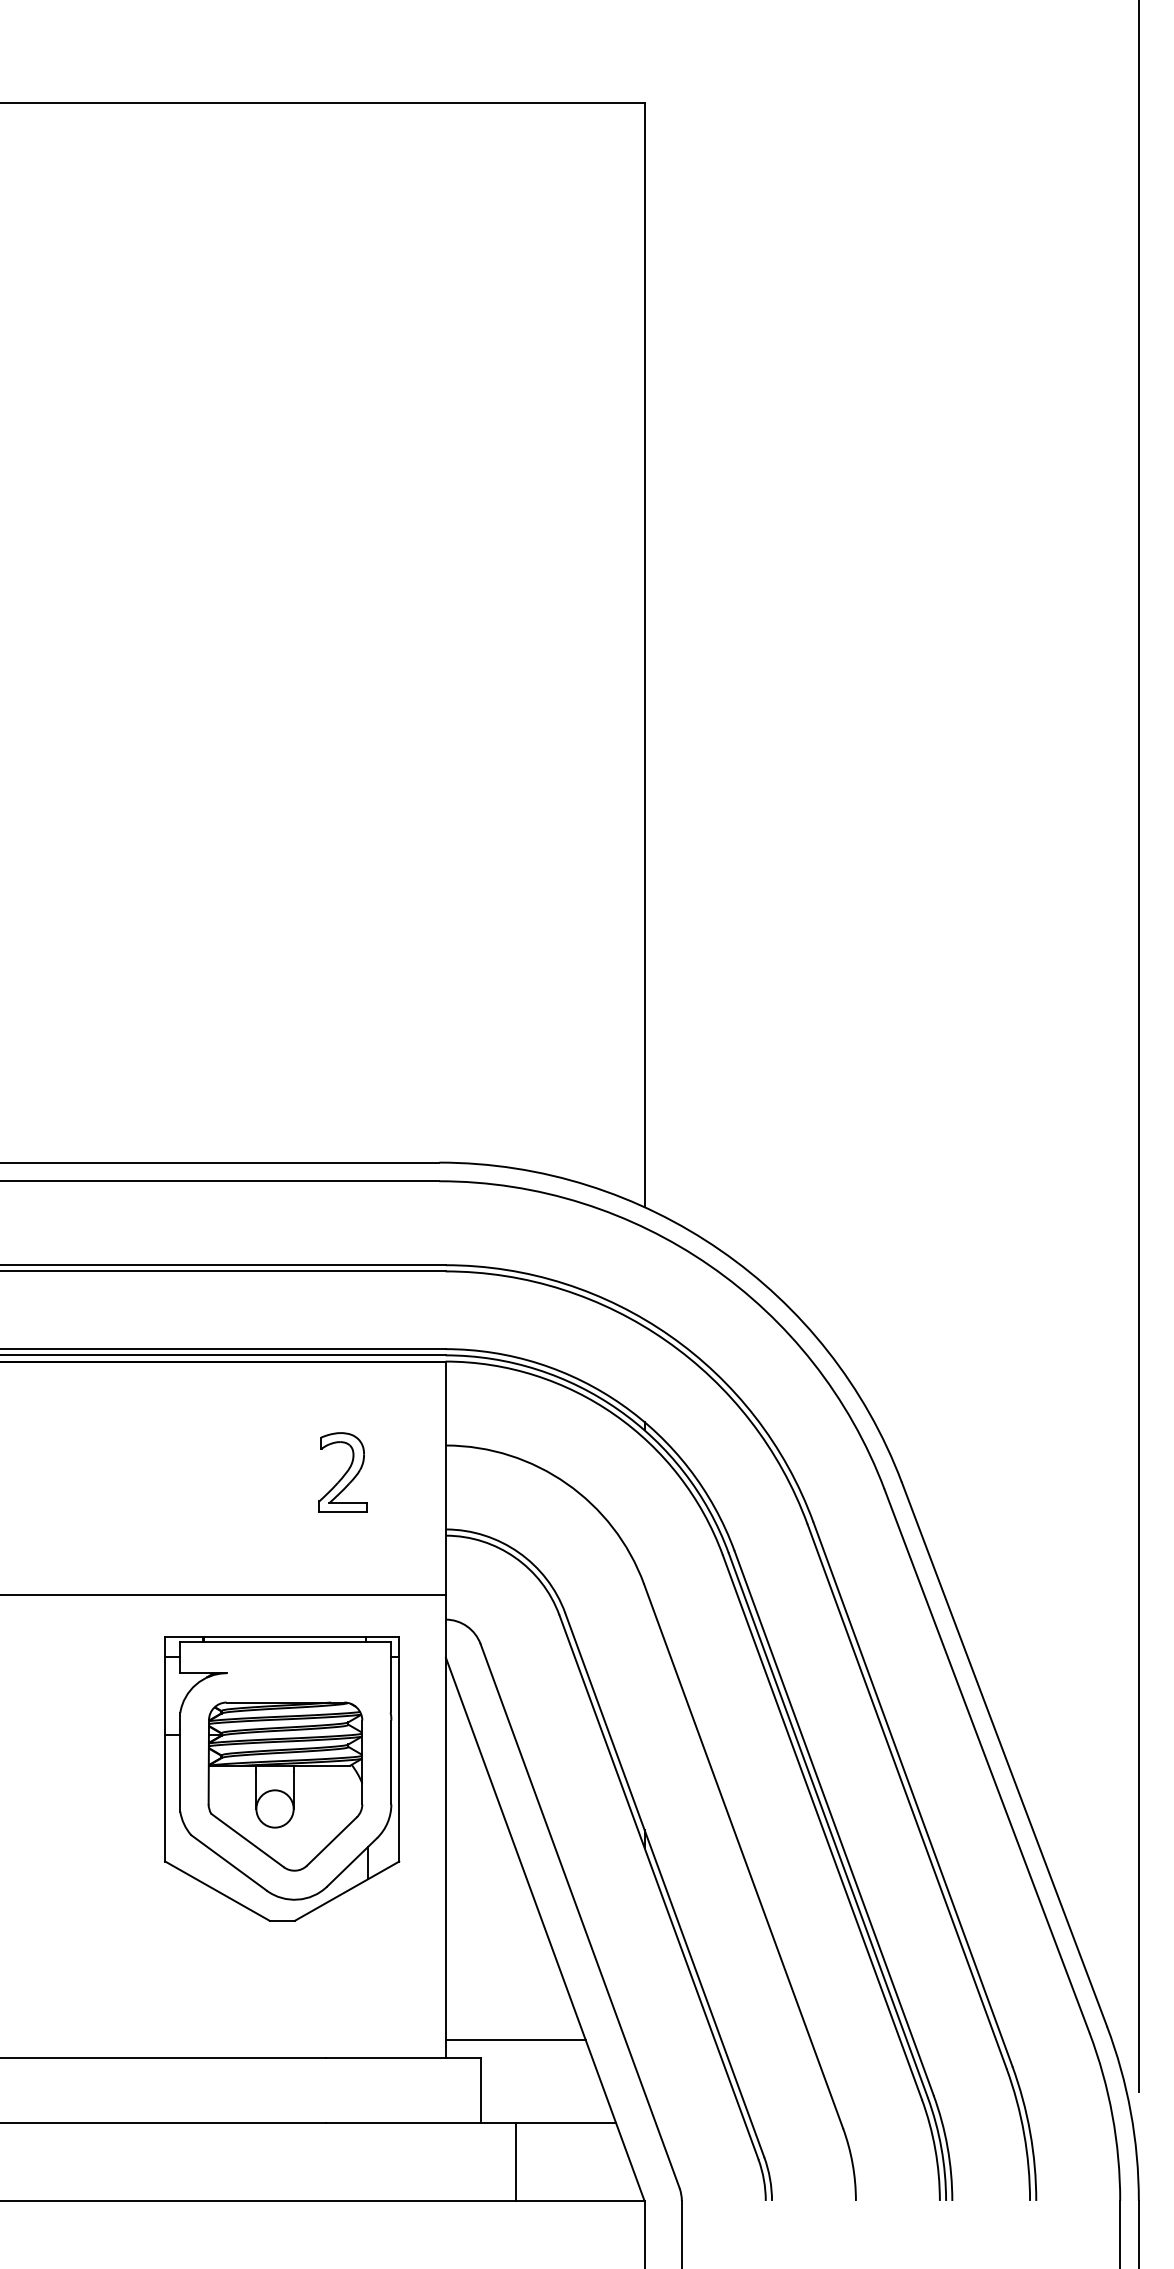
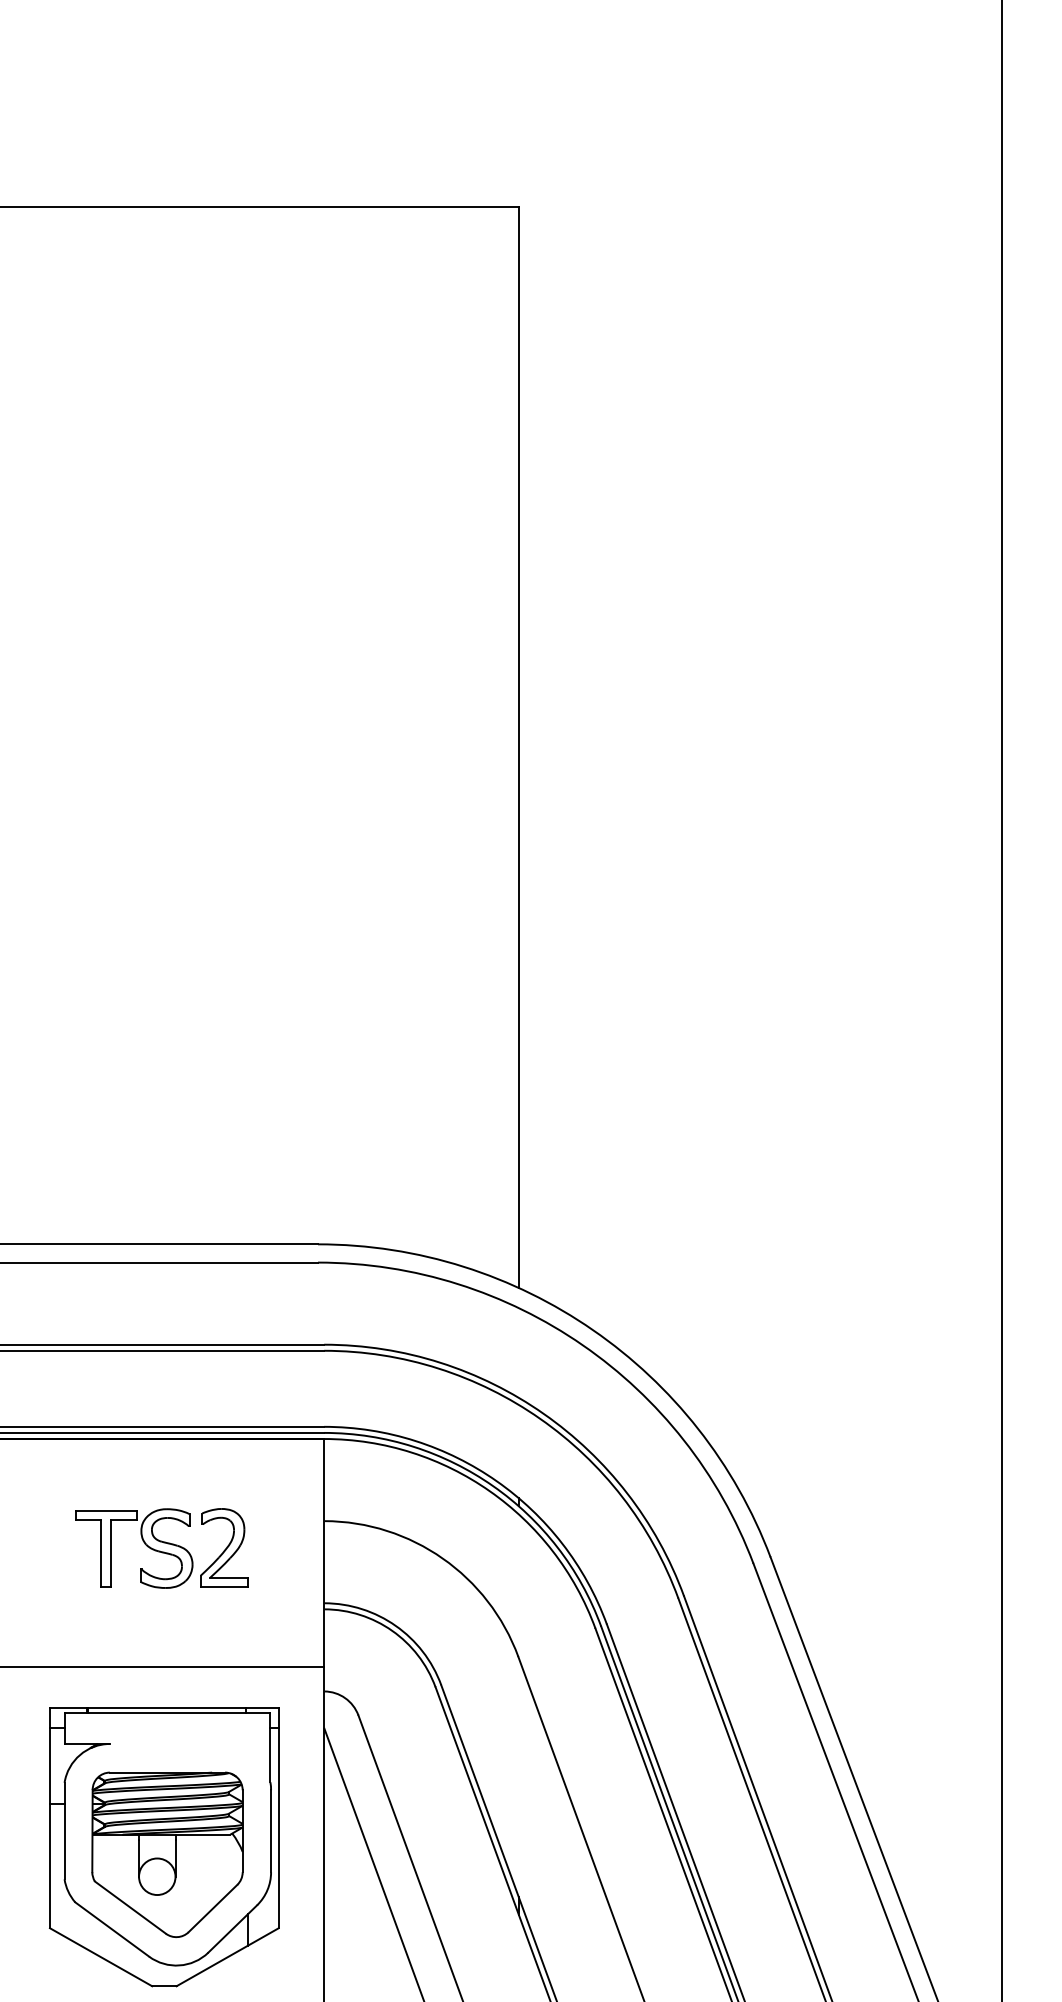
part: (261, 1468) -> (144, 1543), added

